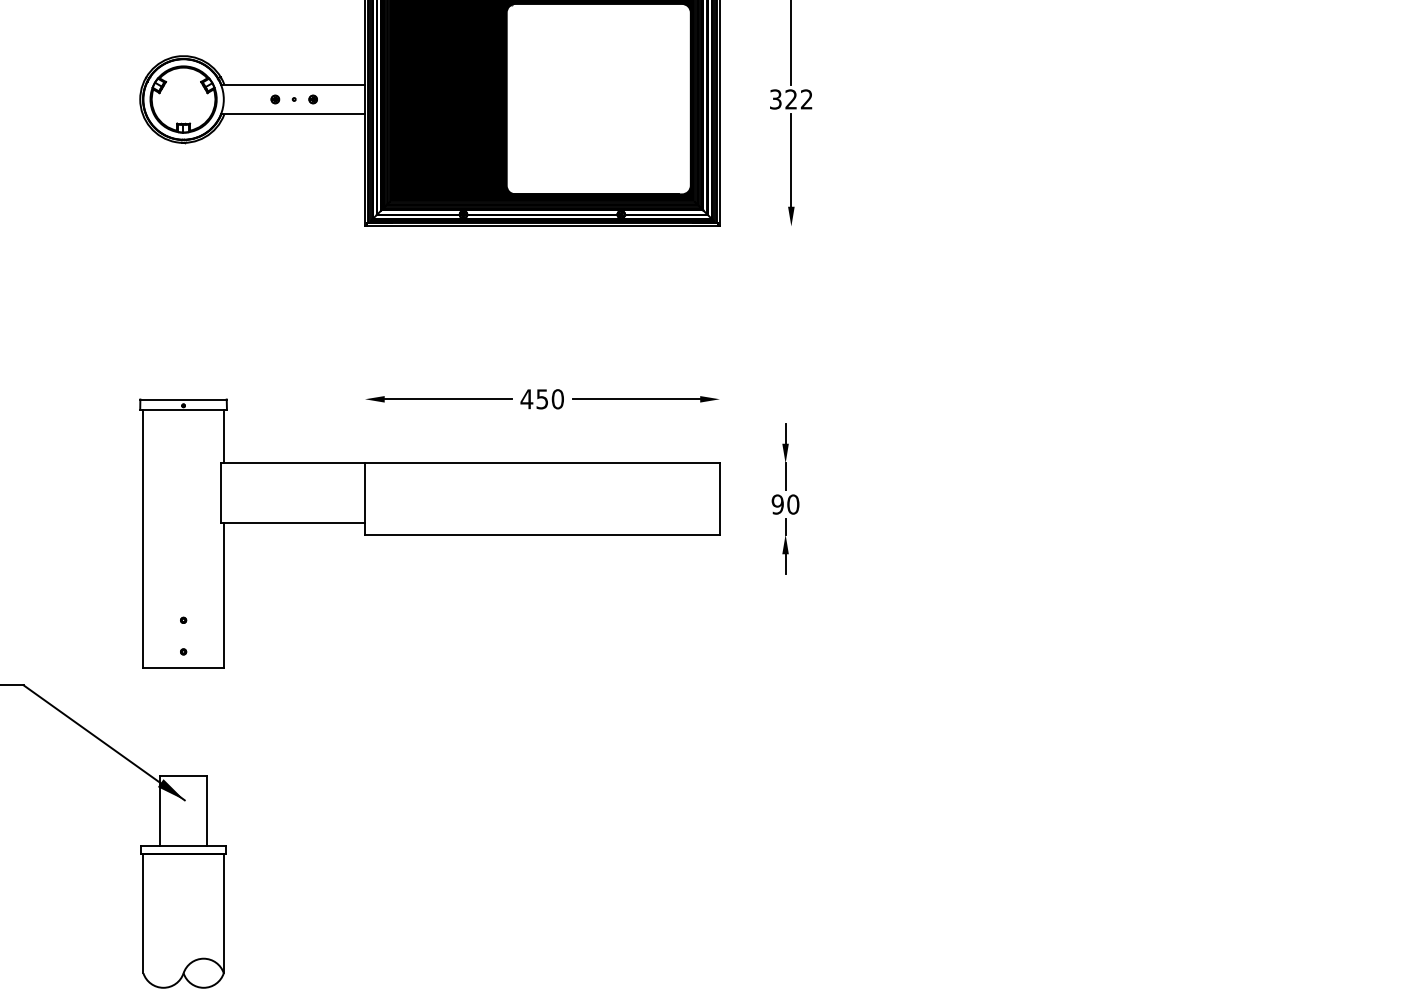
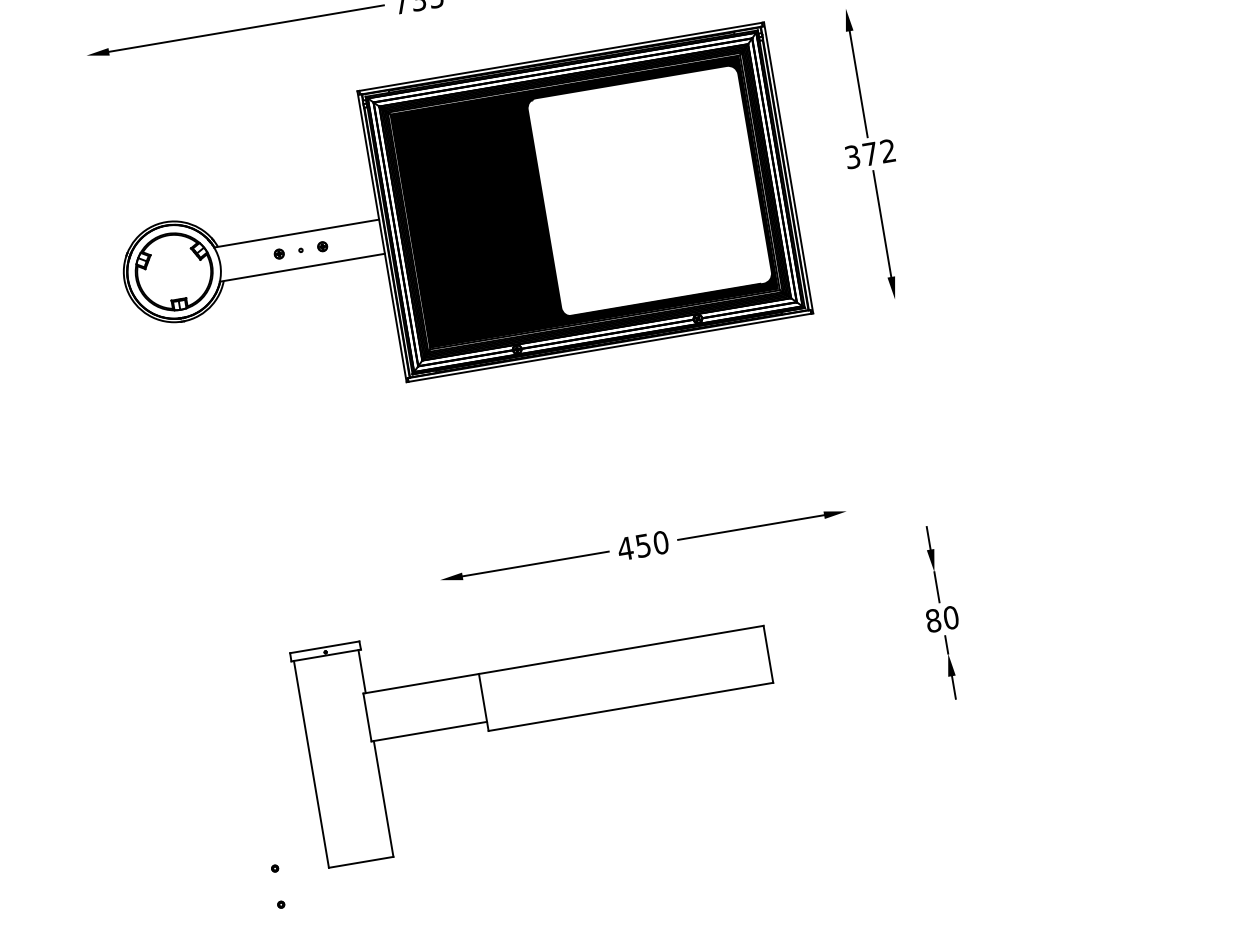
text: (790, 99) -> (869, 154), 322 -> 372
text: (777, 504) -> (933, 620), 90 -> 80
part: (429, 533) -> (540, 721), size x0.7

